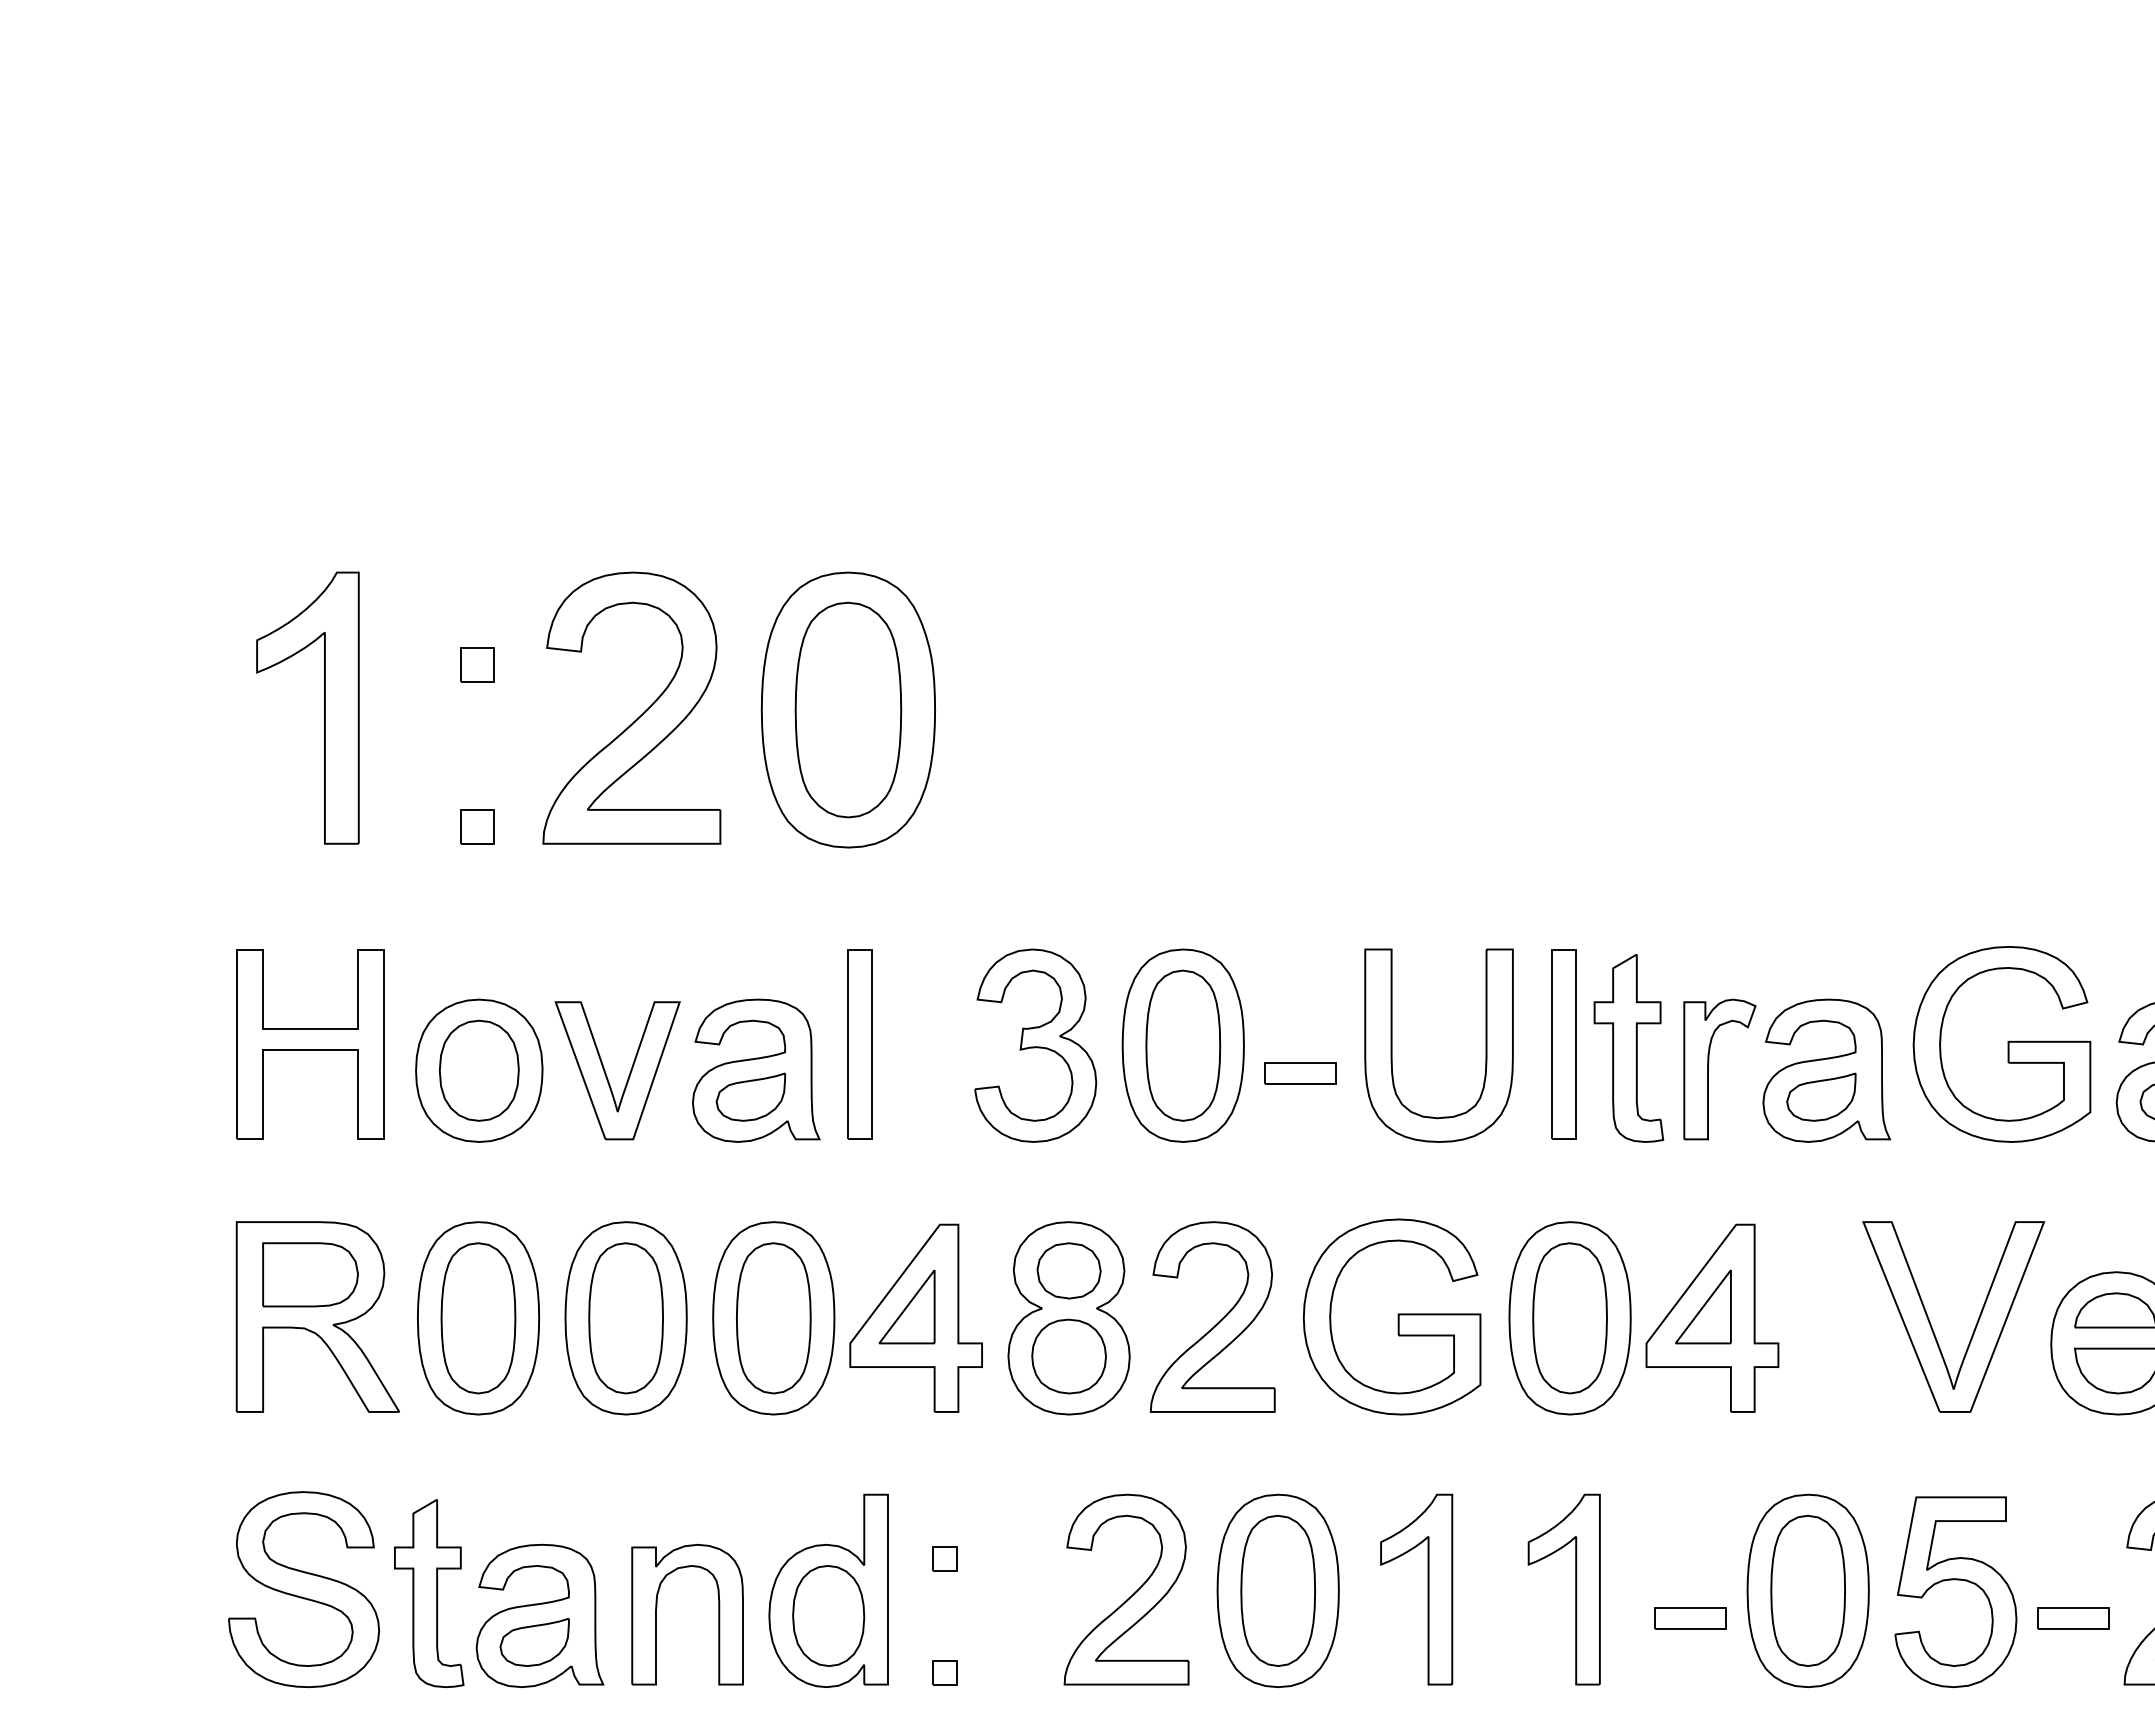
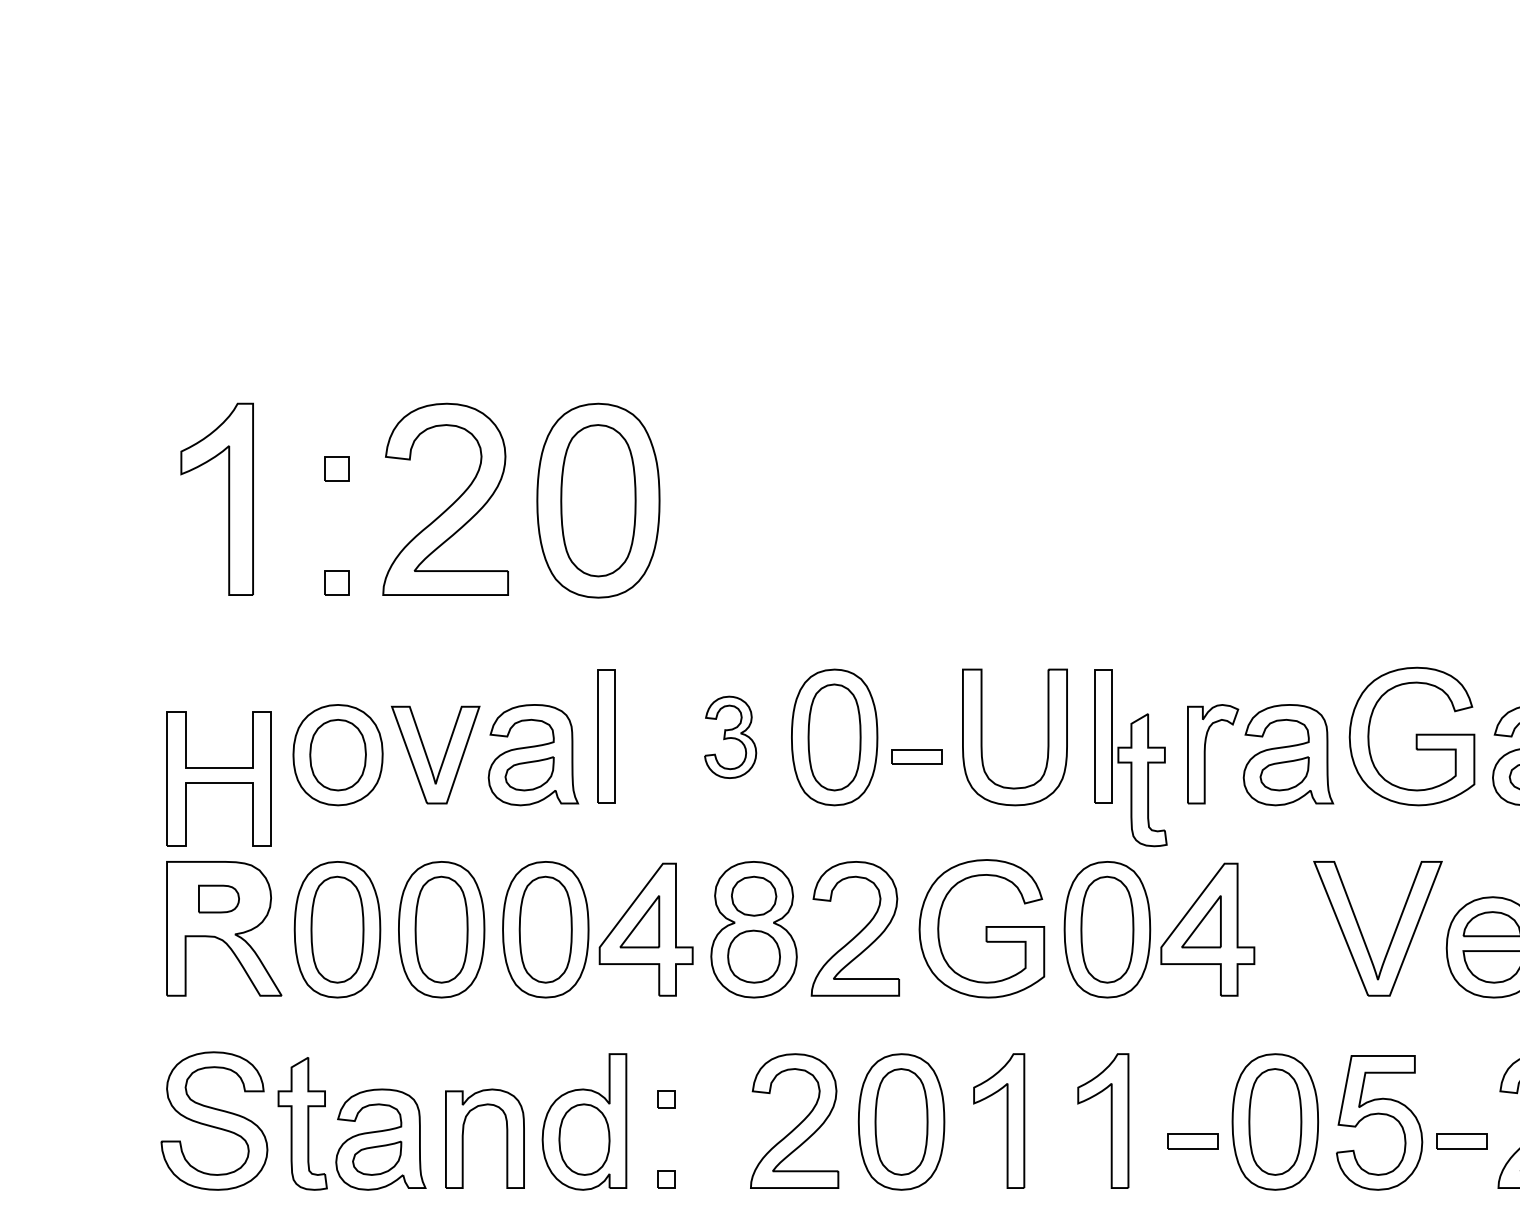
part: (310, 1044) -> (219, 778), moved
part: (1035, 1045) -> (730, 737), size x0.6
part: (1628, 1047) -> (1142, 779), moved
part: (310, 1274) -> (219, 898), size x0.6

